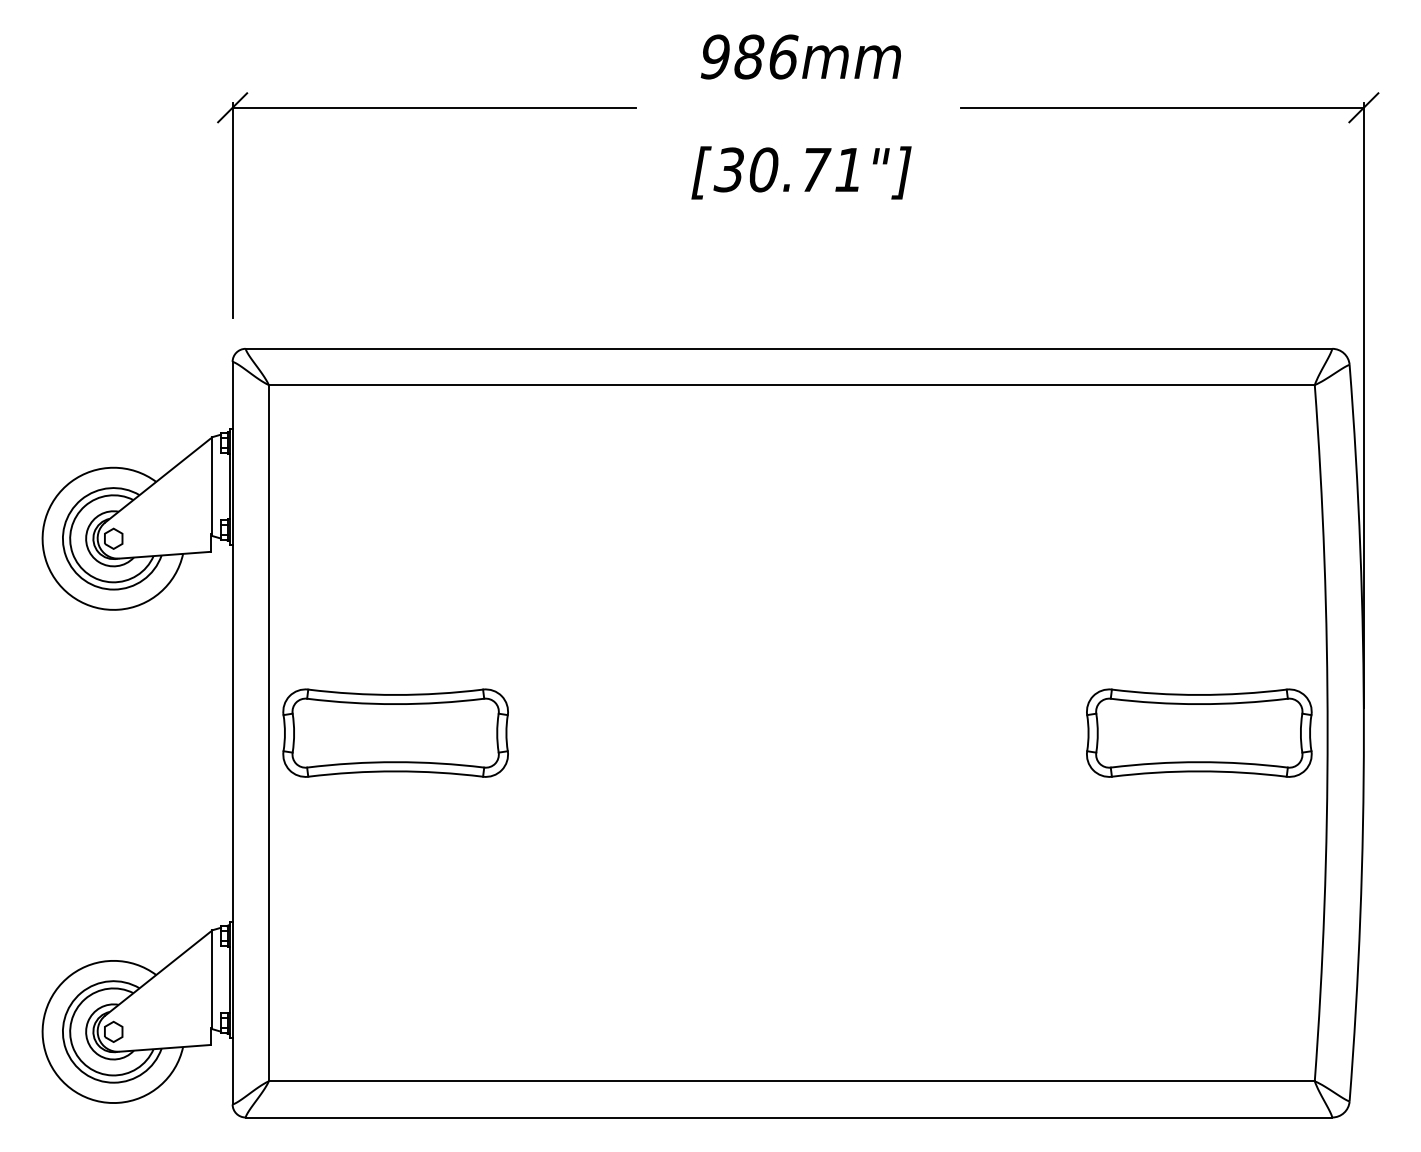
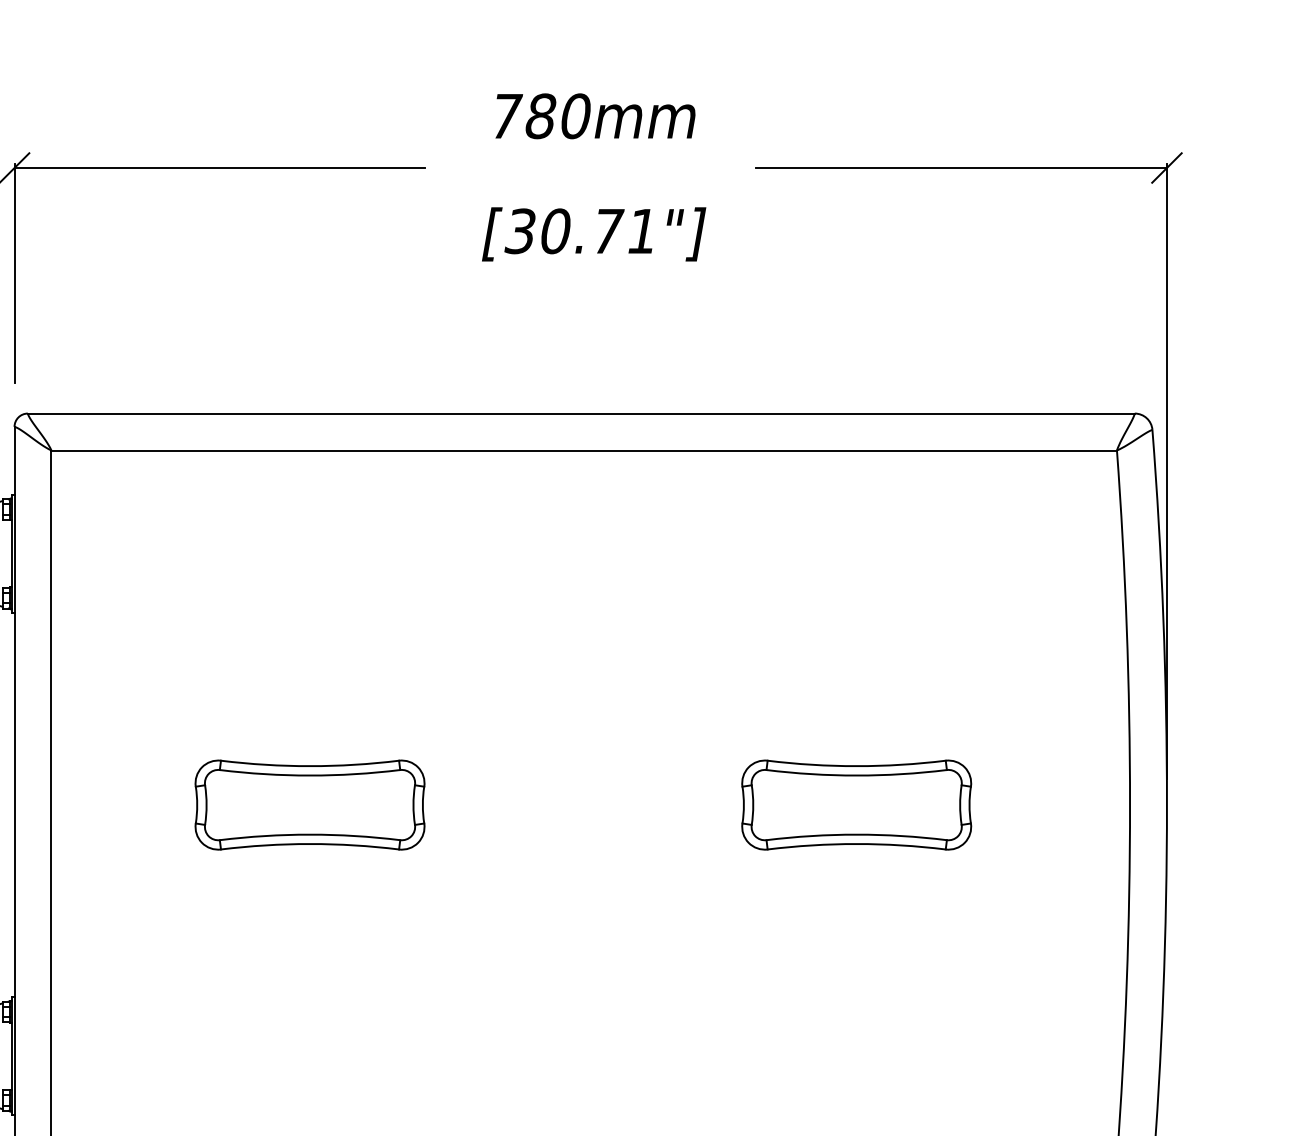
text: (749, 56) -> (541, 115), 986mm -> 780mm
part: (395, 732) -> (309, 804), moved
part: (1199, 732) -> (856, 804), moved

